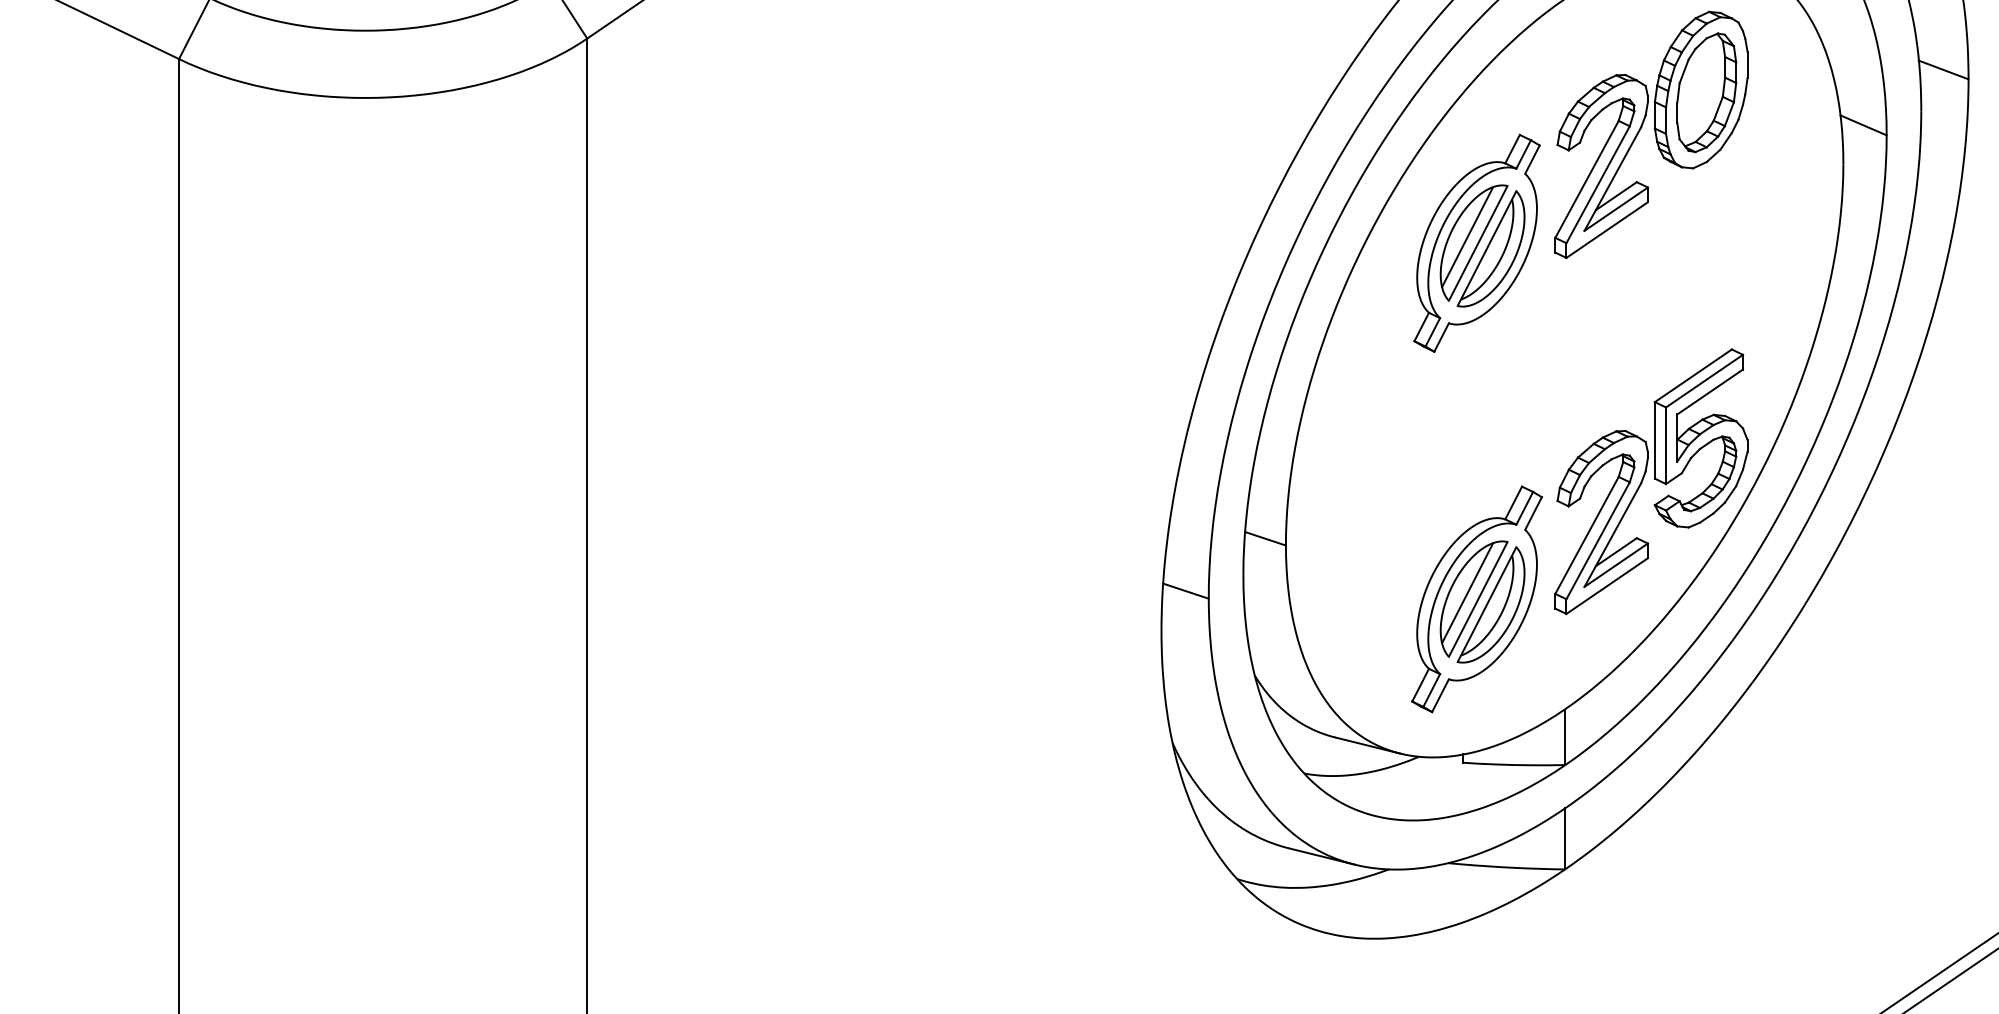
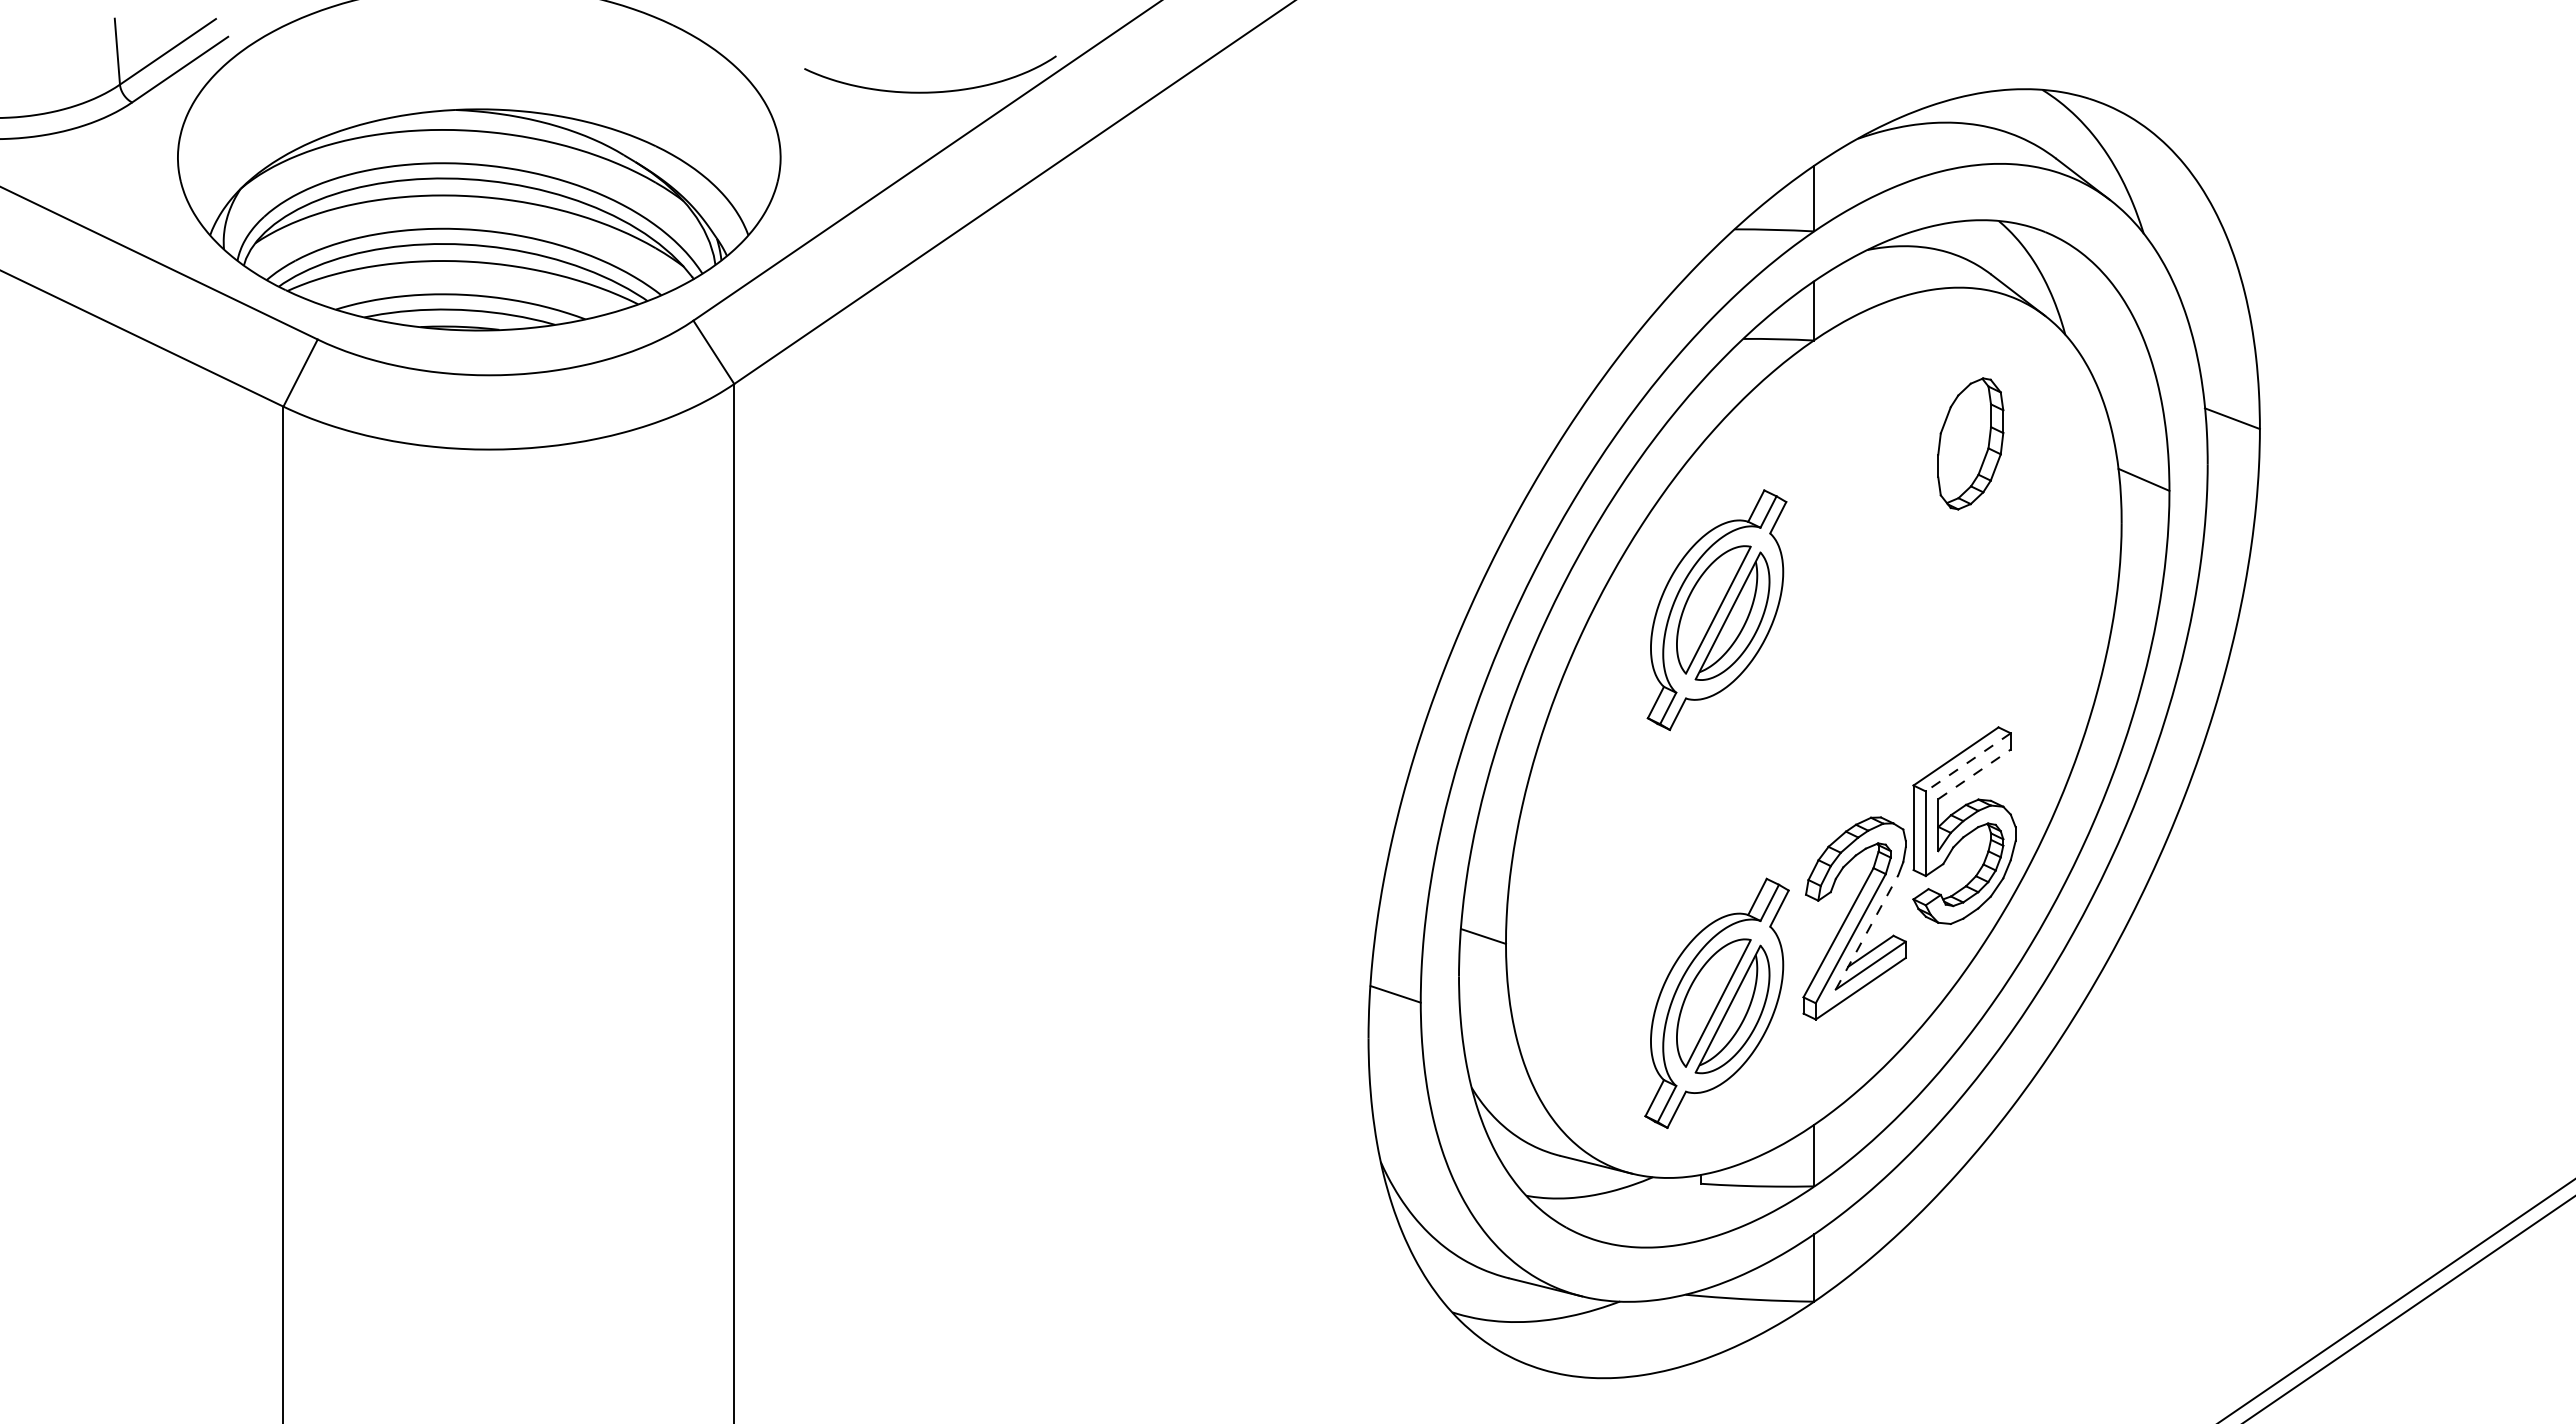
part: (1651, 134) -> (1909, 490), removed
line: (1467, 237) -> (1706, 603), removed
line: (1703, 381) -> (1967, 762), solid -> dashed
line: (1710, 392) -> (1974, 774), solid -> dashed
line: (1613, 534) -> (1867, 931), solid -> dashed
line: (1467, 593) -> (1706, 996), removed

